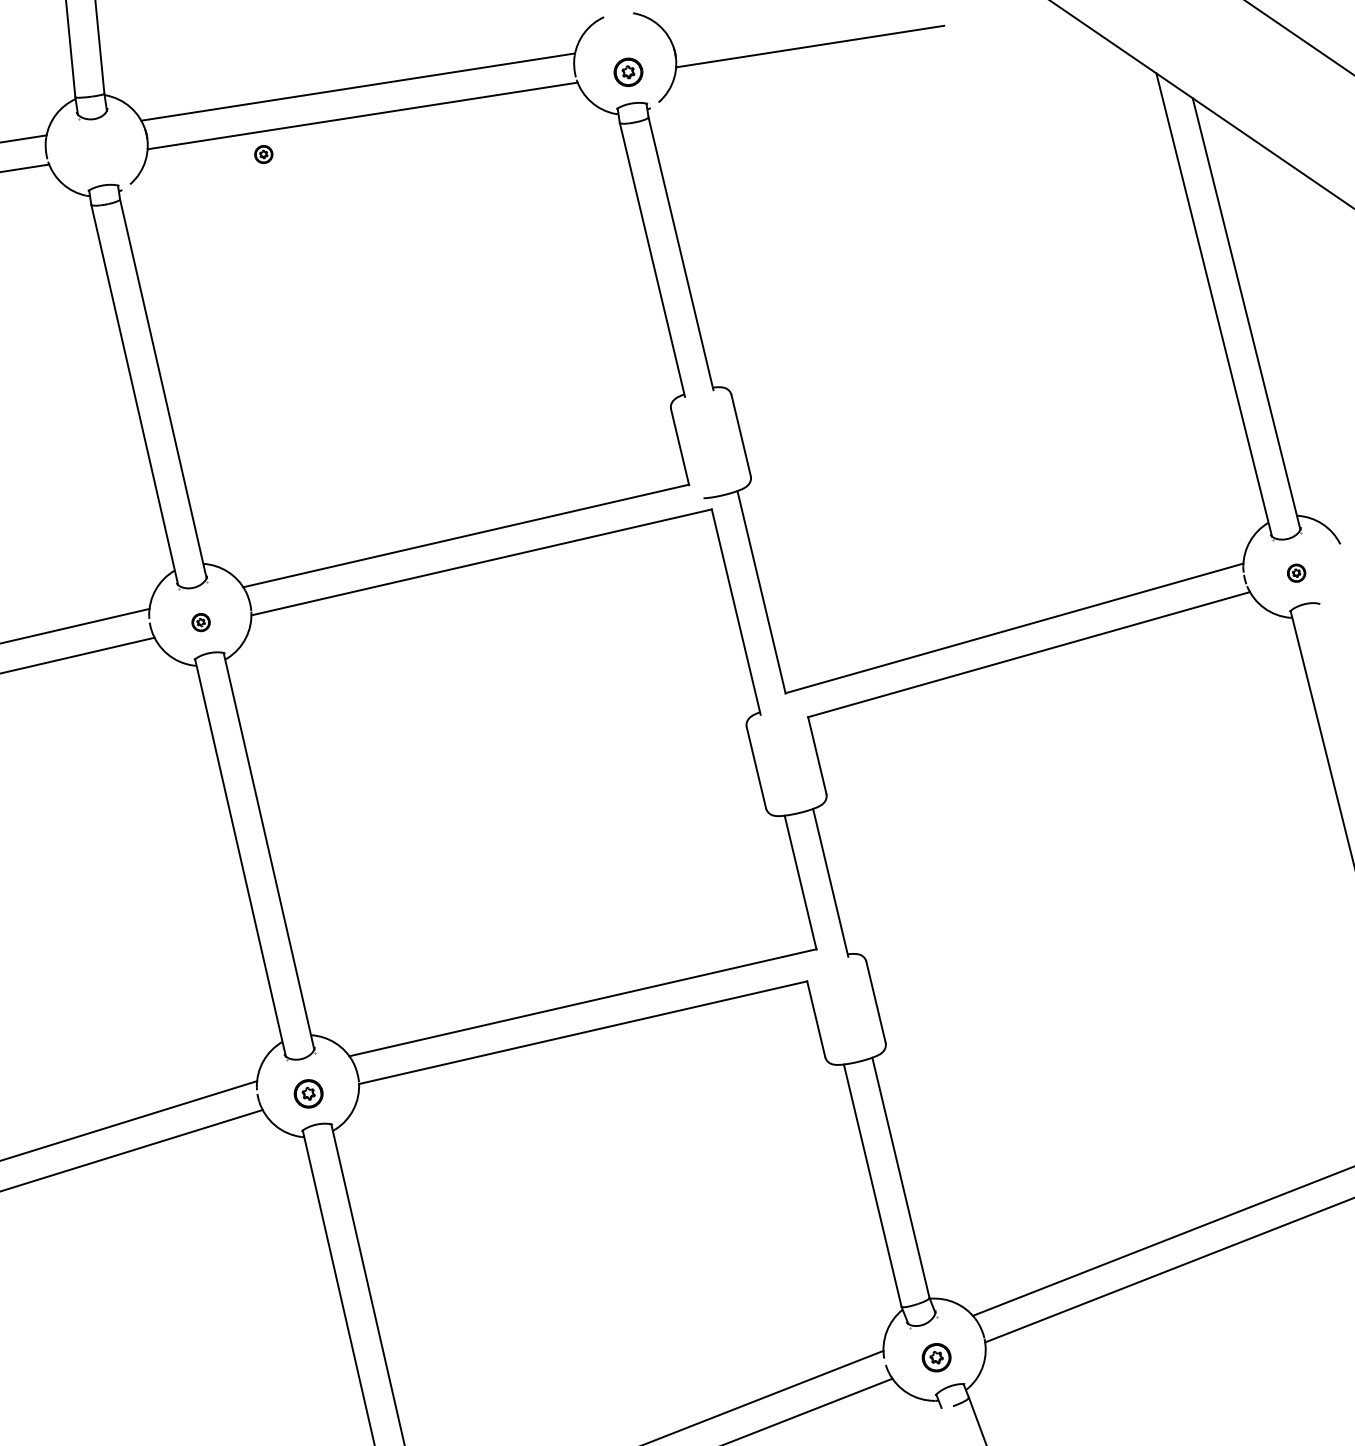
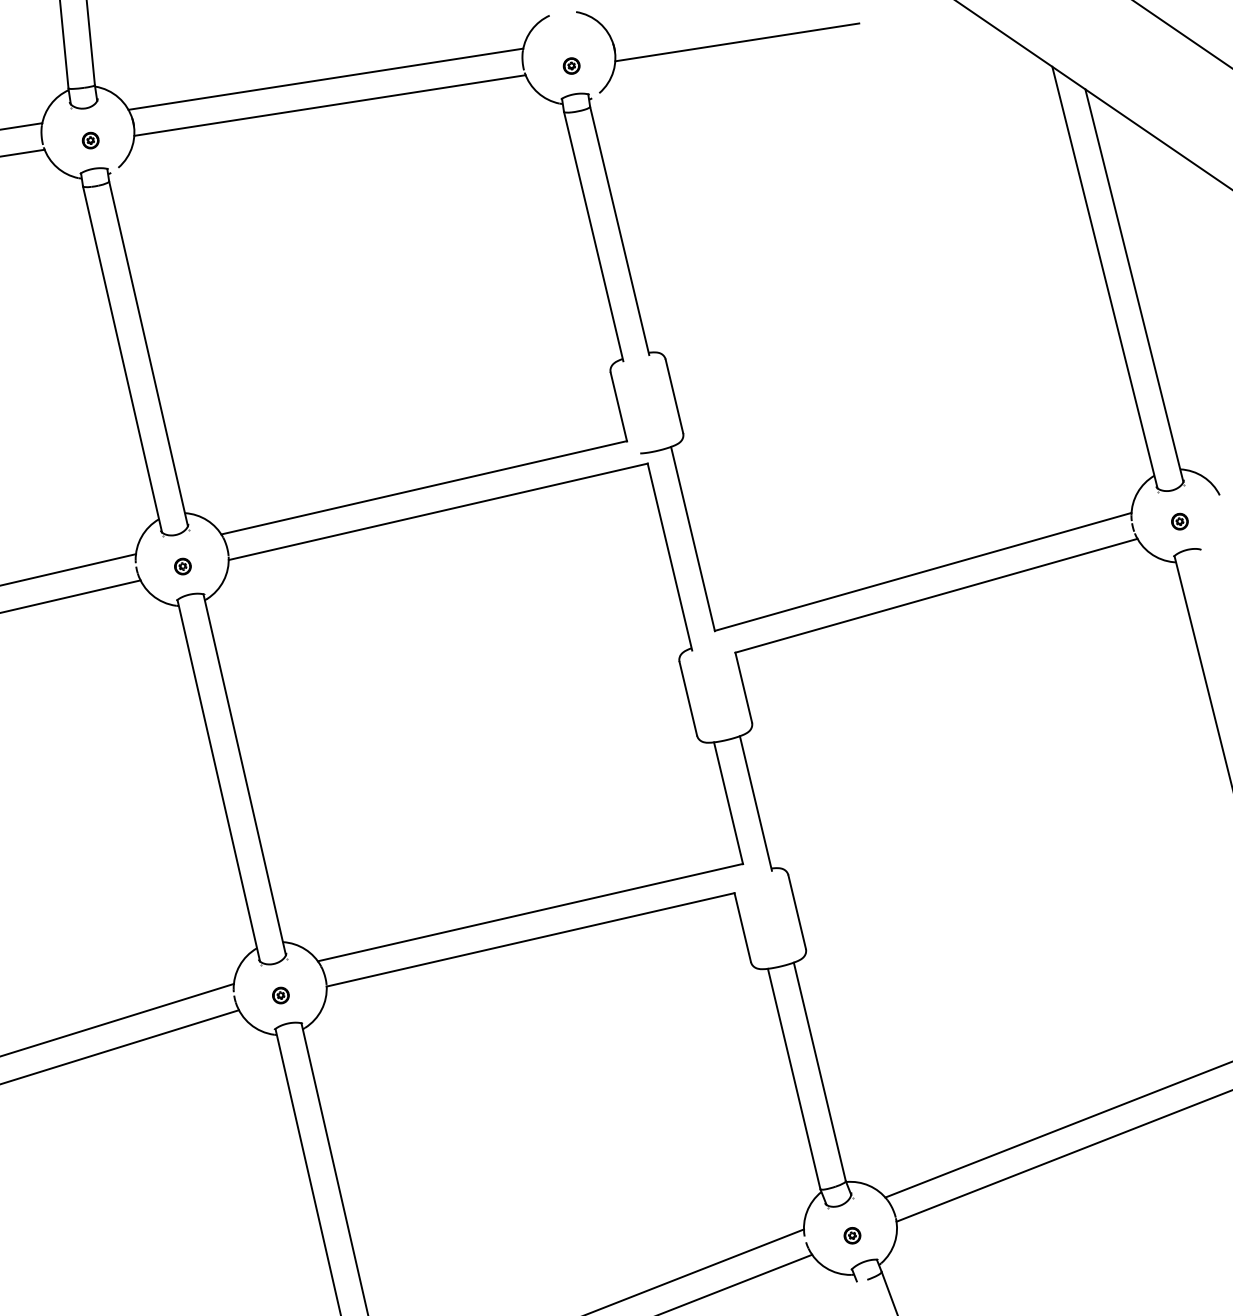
part: (627, 72) -> (570, 65), size x0.62
part: (263, 154) -> (90, 140), moved
part: (308, 1093) -> (280, 995), size x0.62
part: (936, 1357) -> (852, 1235), size x0.62

